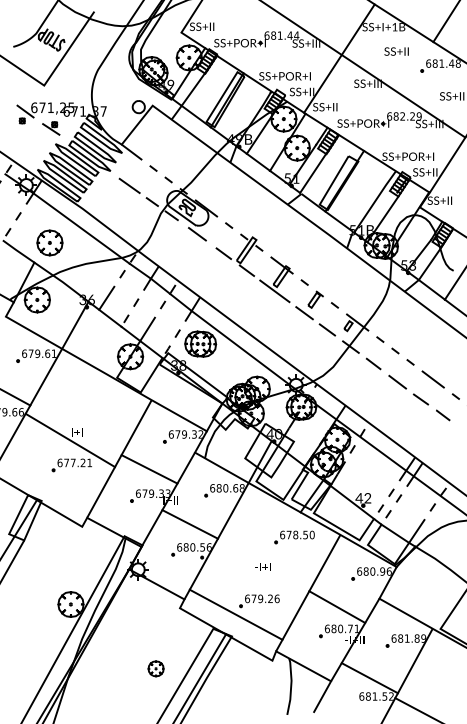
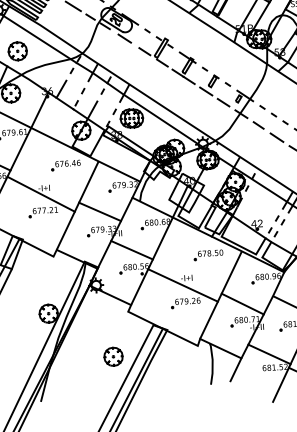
part: (106, 402) -> (65, 165), added
line: (235, 614) -> (182, 285), moved
part: (155, 668) -> (113, 356), size x1.67

